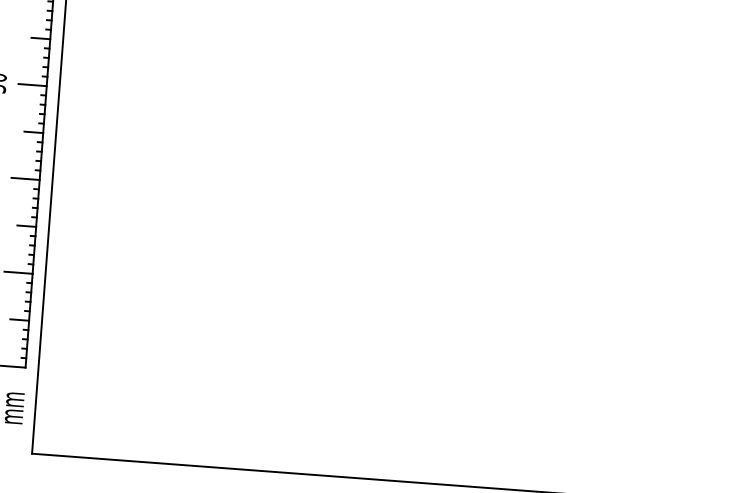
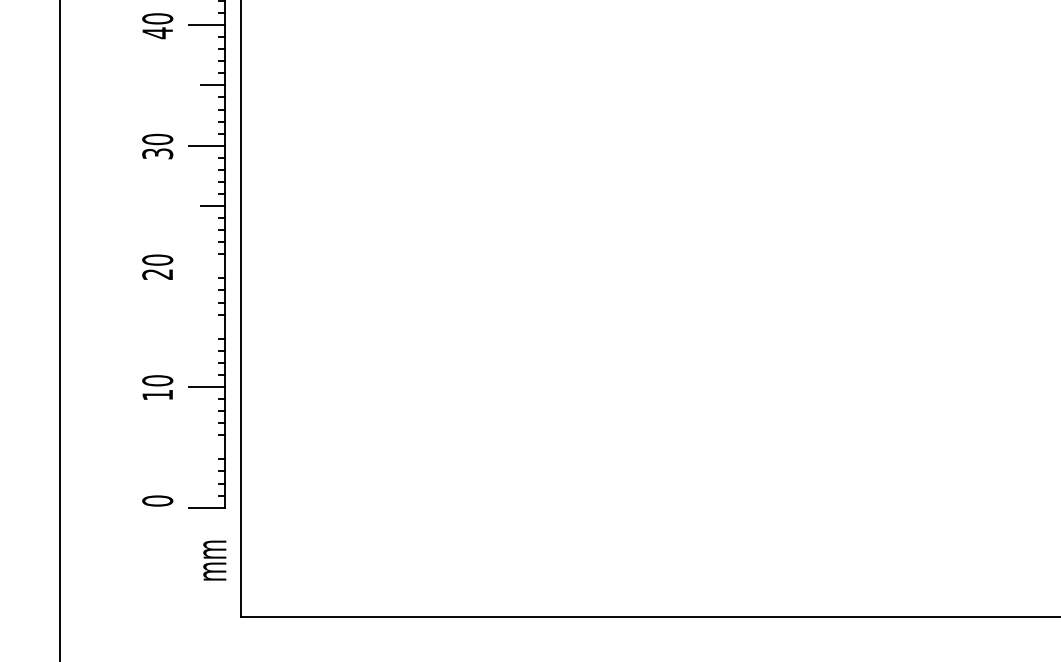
line: (25, 179) -> (206, 266), removed
line: (26, 226) -> (212, 326), removed
line: (19, 320) -> (212, 447), removed

